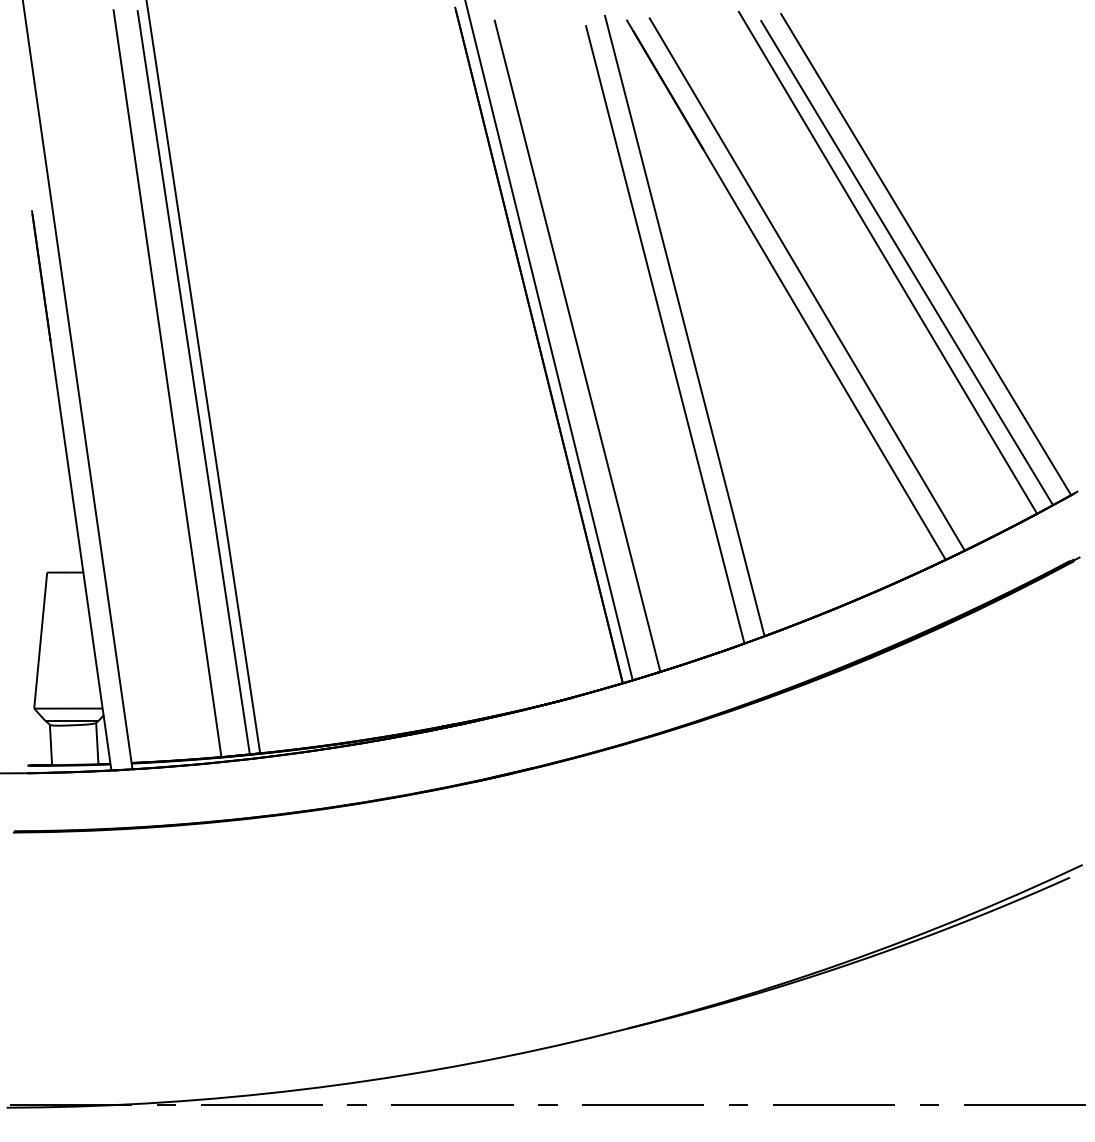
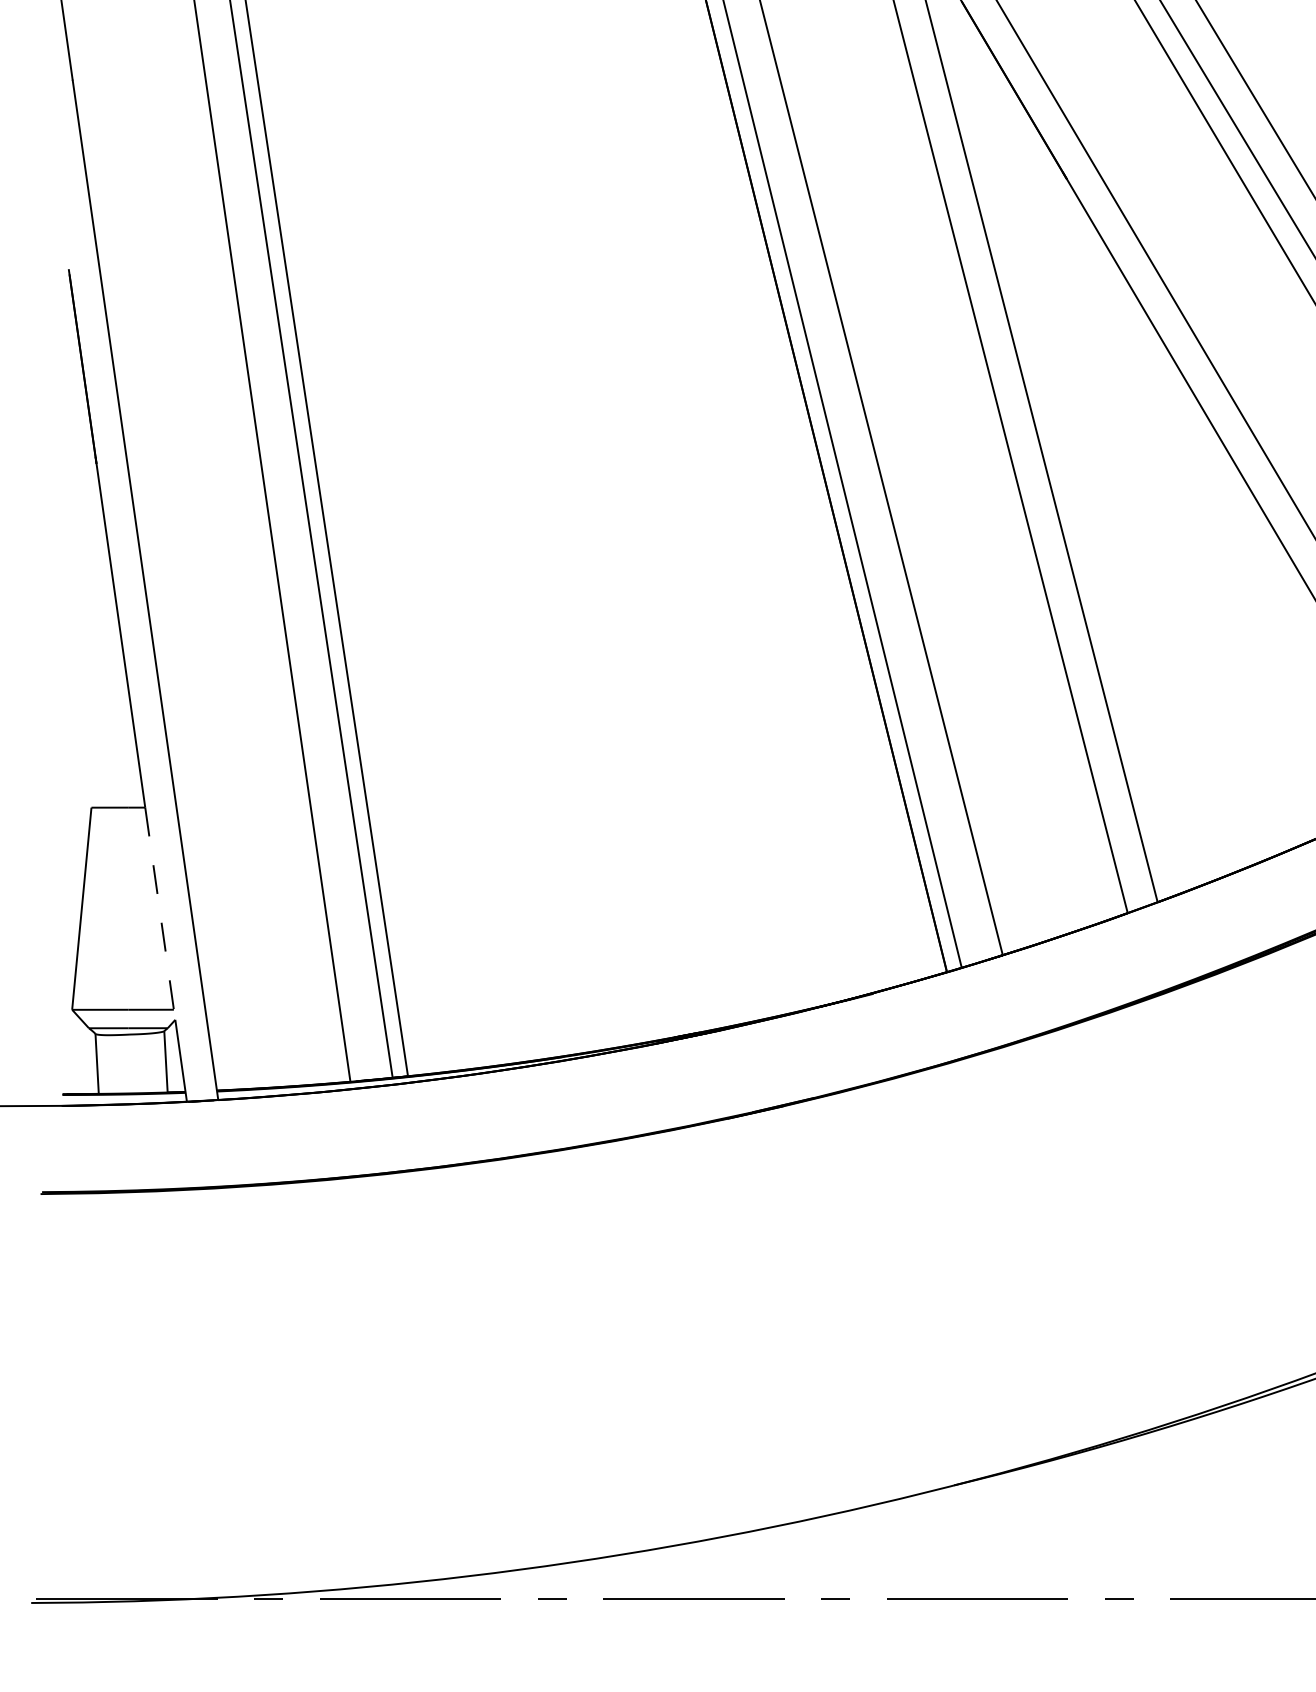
line: (93, 644) -> (160, 914), solid -> dashed

